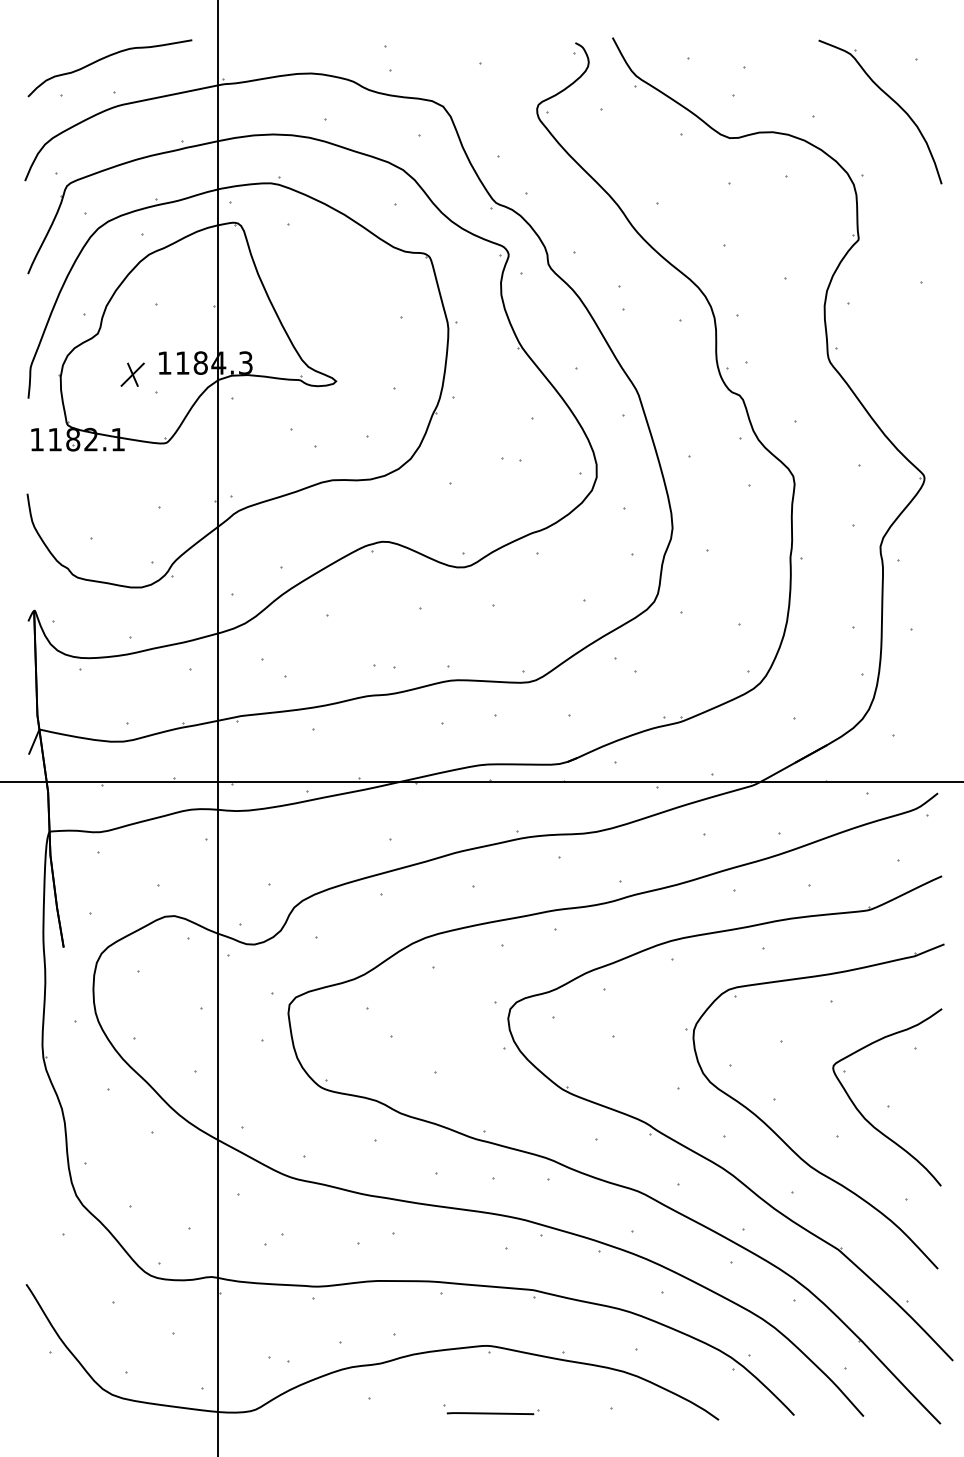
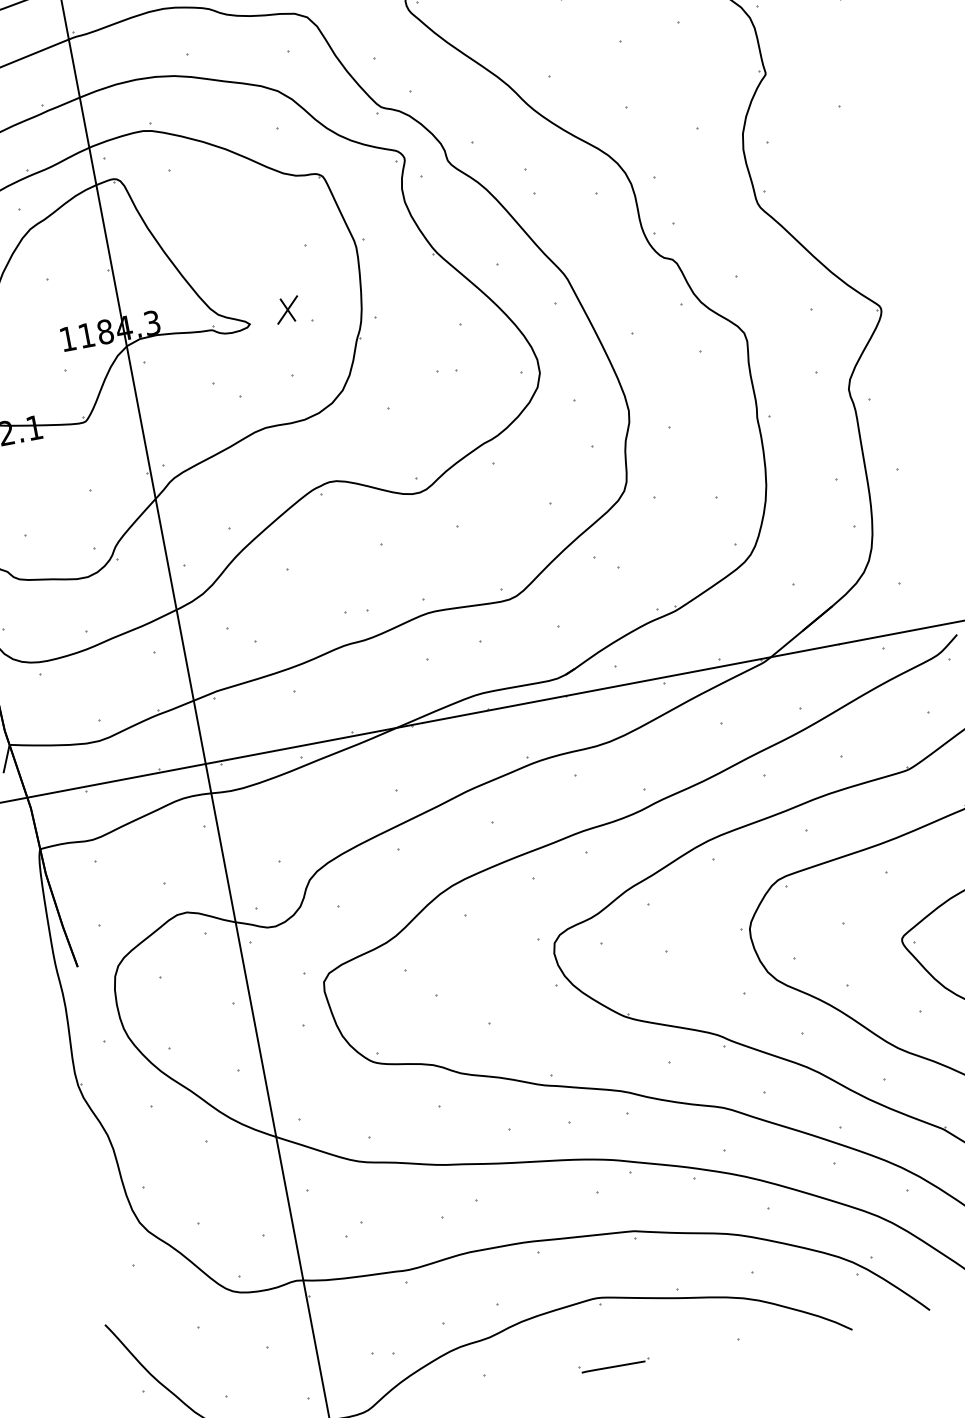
part: (132, 374) -> (287, 309), moved
part: (491, 1409) -> (613, 1363), size x0.7

